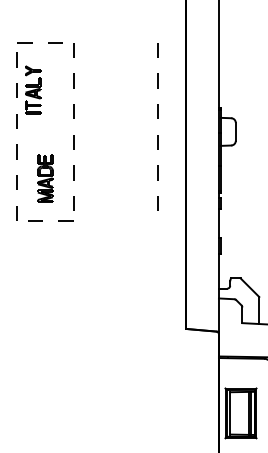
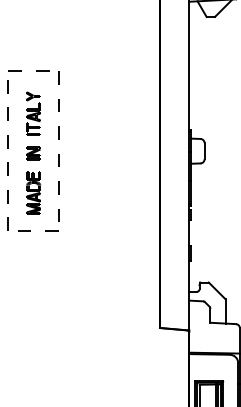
part: (32, 89) -> (33, 113), moved
line: (157, 118) -> (134, 139), removed
part: (45, 134) -> (33, 153), added

